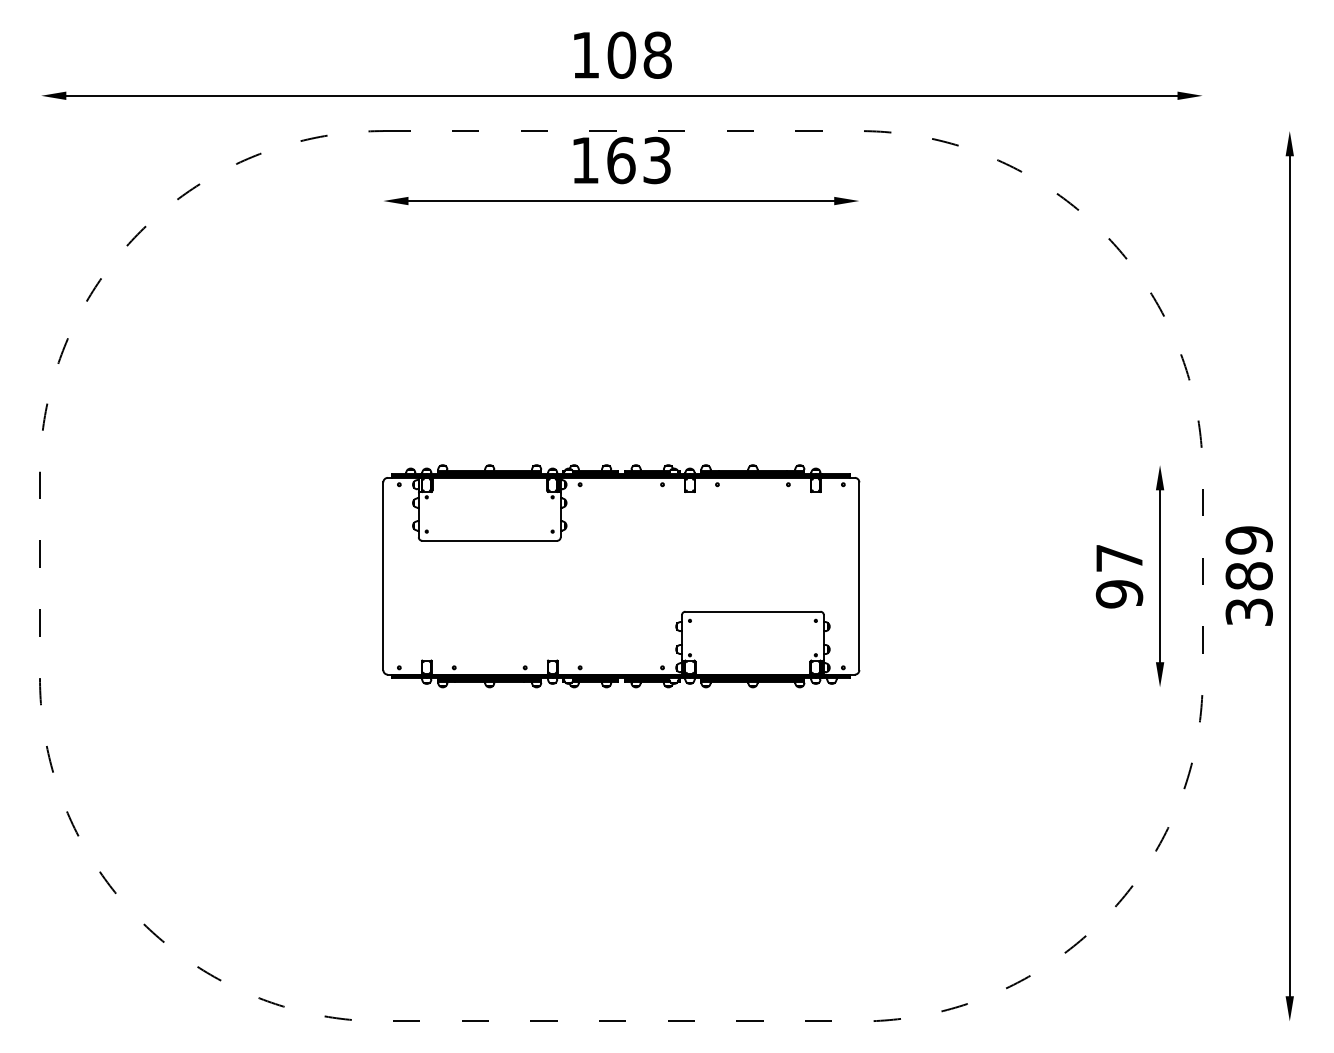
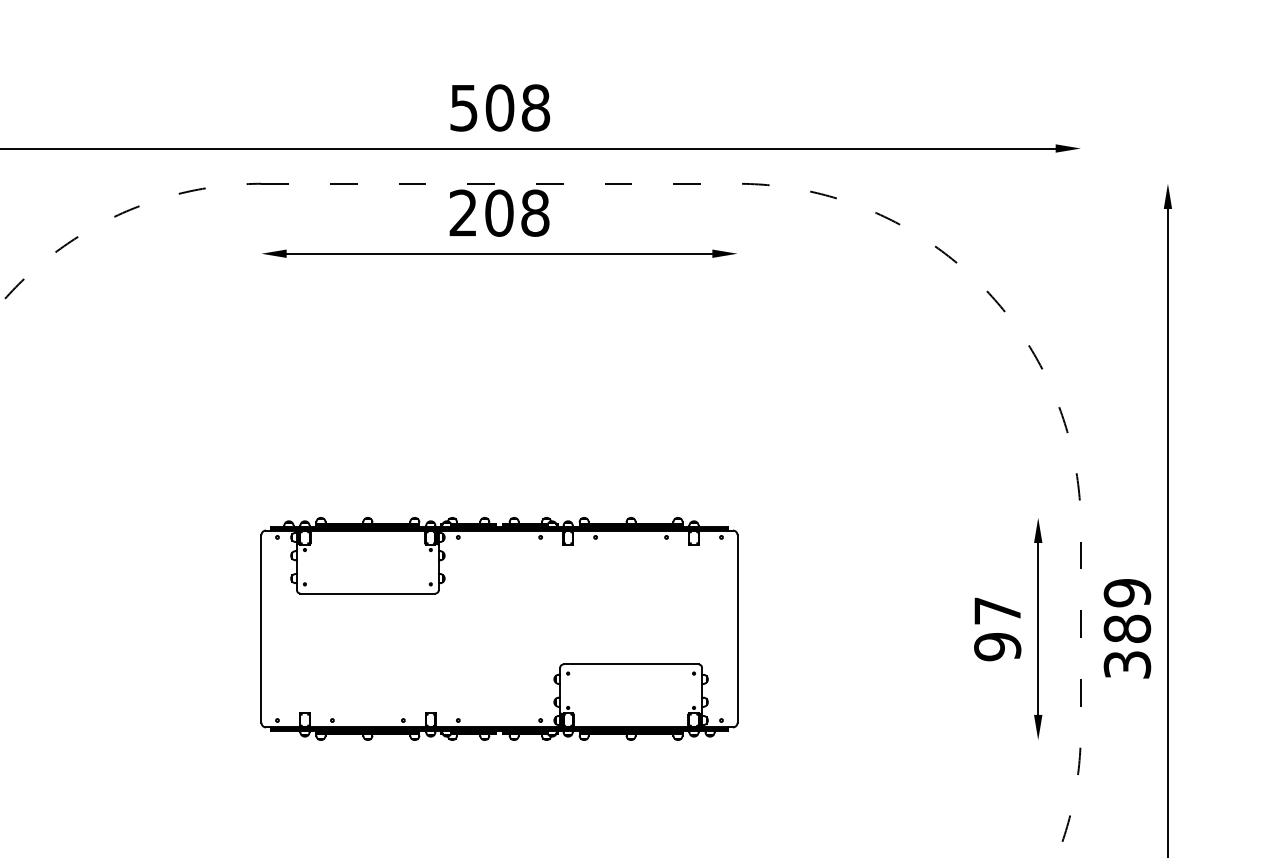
text: (585, 55) -> (463, 108), 108 -> 508
text: (621, 160) -> (499, 213), 163 -> 208

